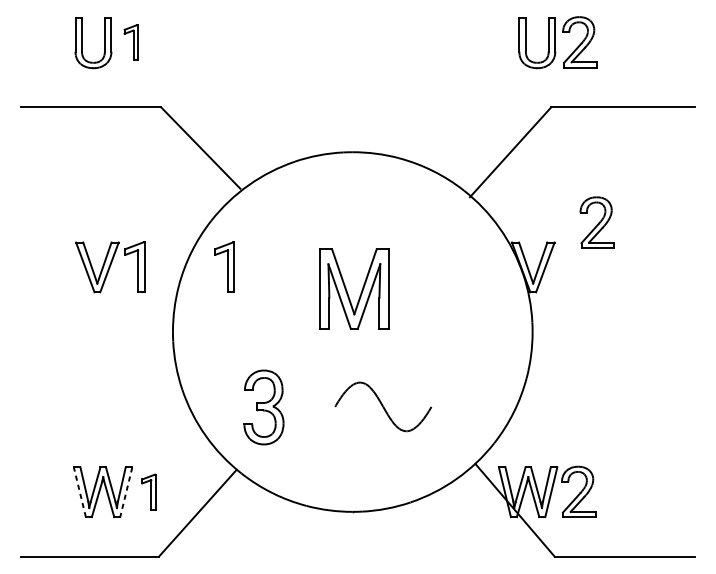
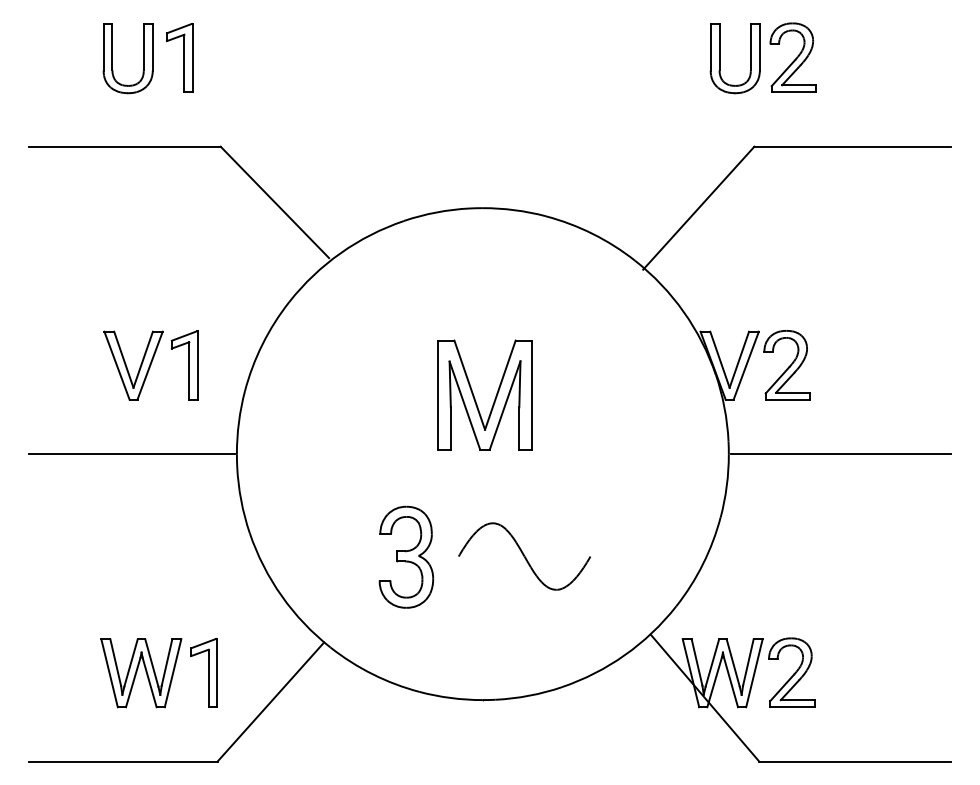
part: (130, 42) -> (179, 57), size x1.43
part: (596, 222) -> (786, 365), moved
part: (224, 267) -> (307, 365), removed
line: (96, 332) -> (132, 454), added
line: (614, 332) -> (840, 454), added
part: (264, 406) -> (406, 556), moved
part: (148, 491) -> (203, 672), size x1.43
line: (79, 492) -> (109, 673), dashed -> solid
line: (126, 492) -> (173, 673), dashed -> solid

